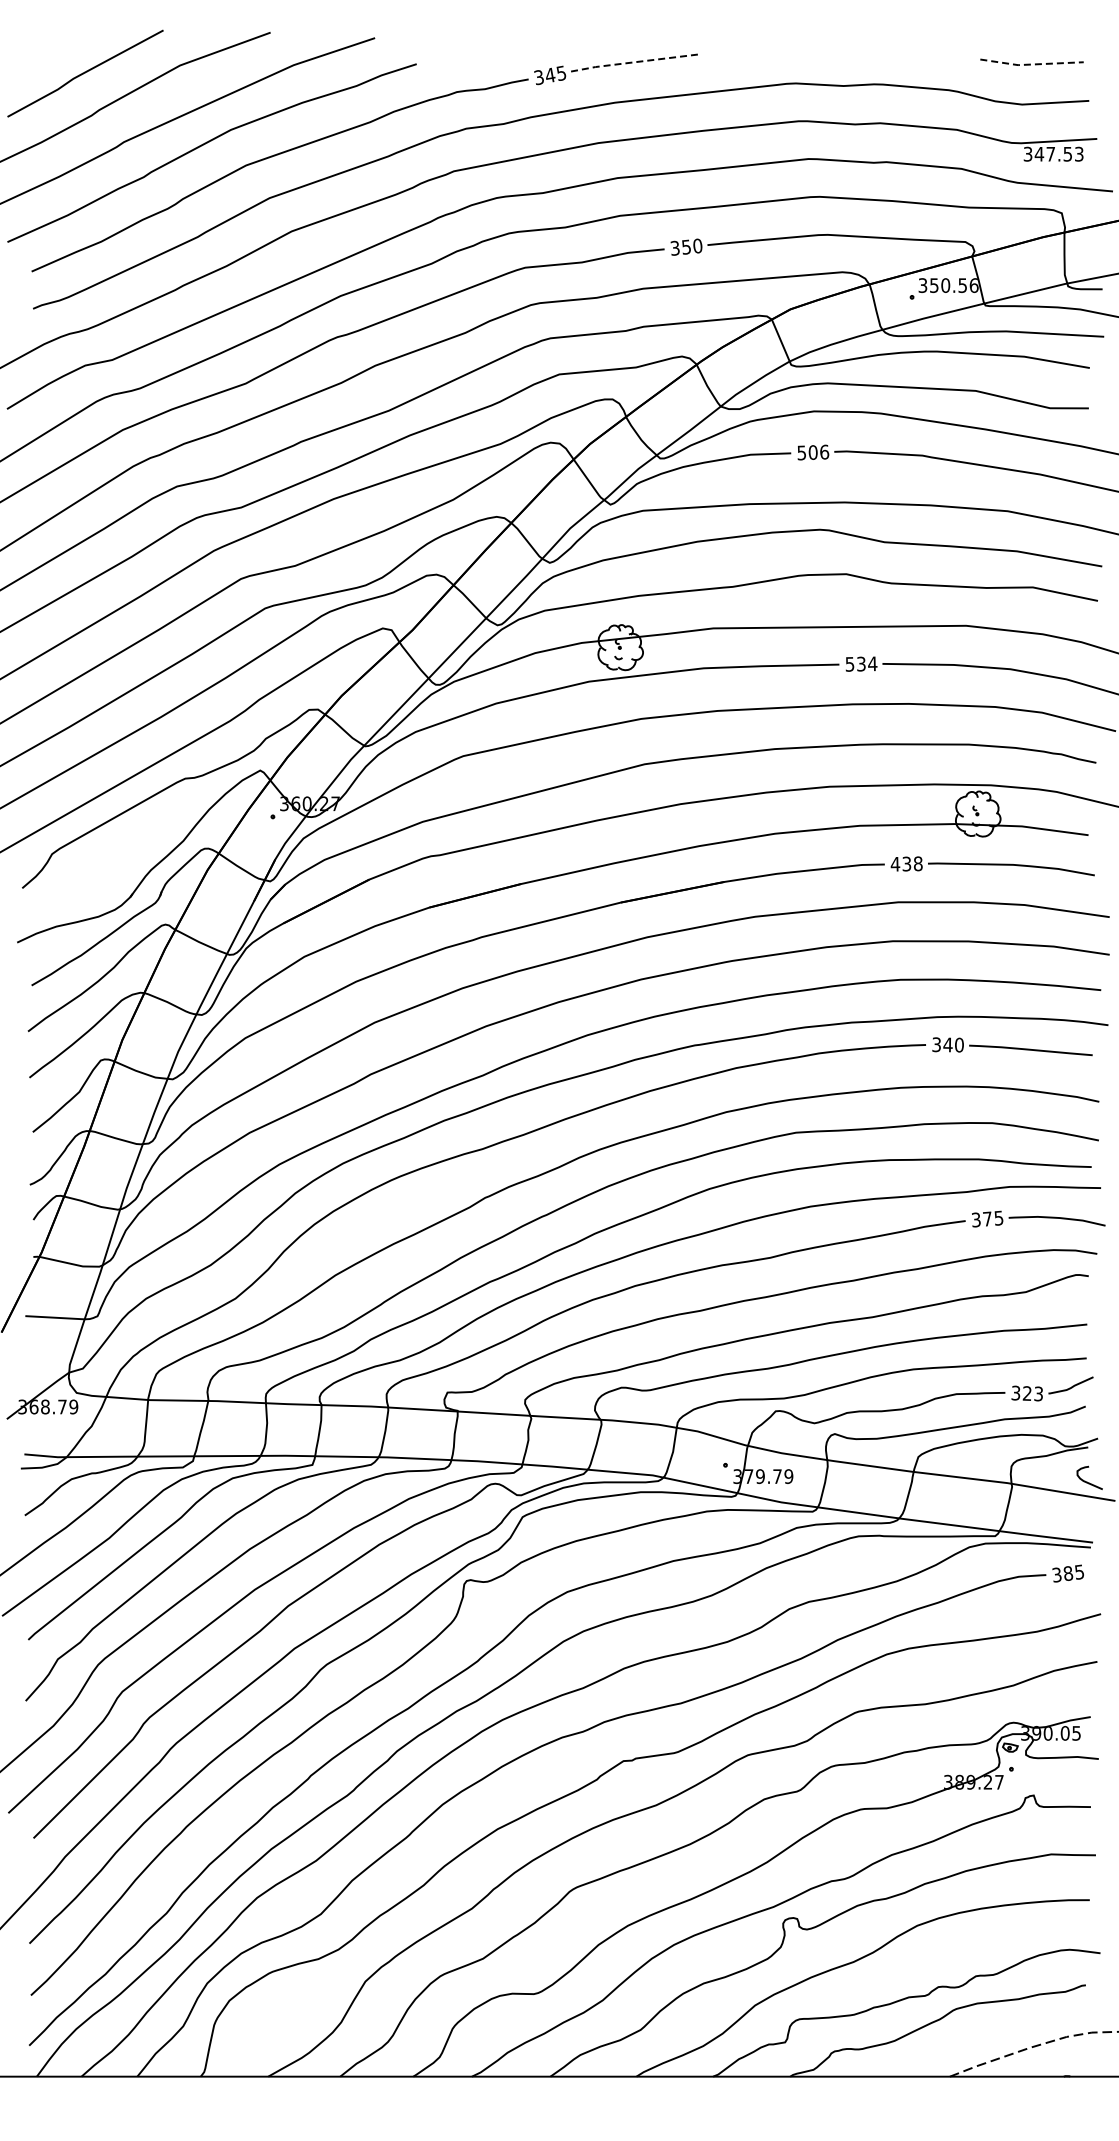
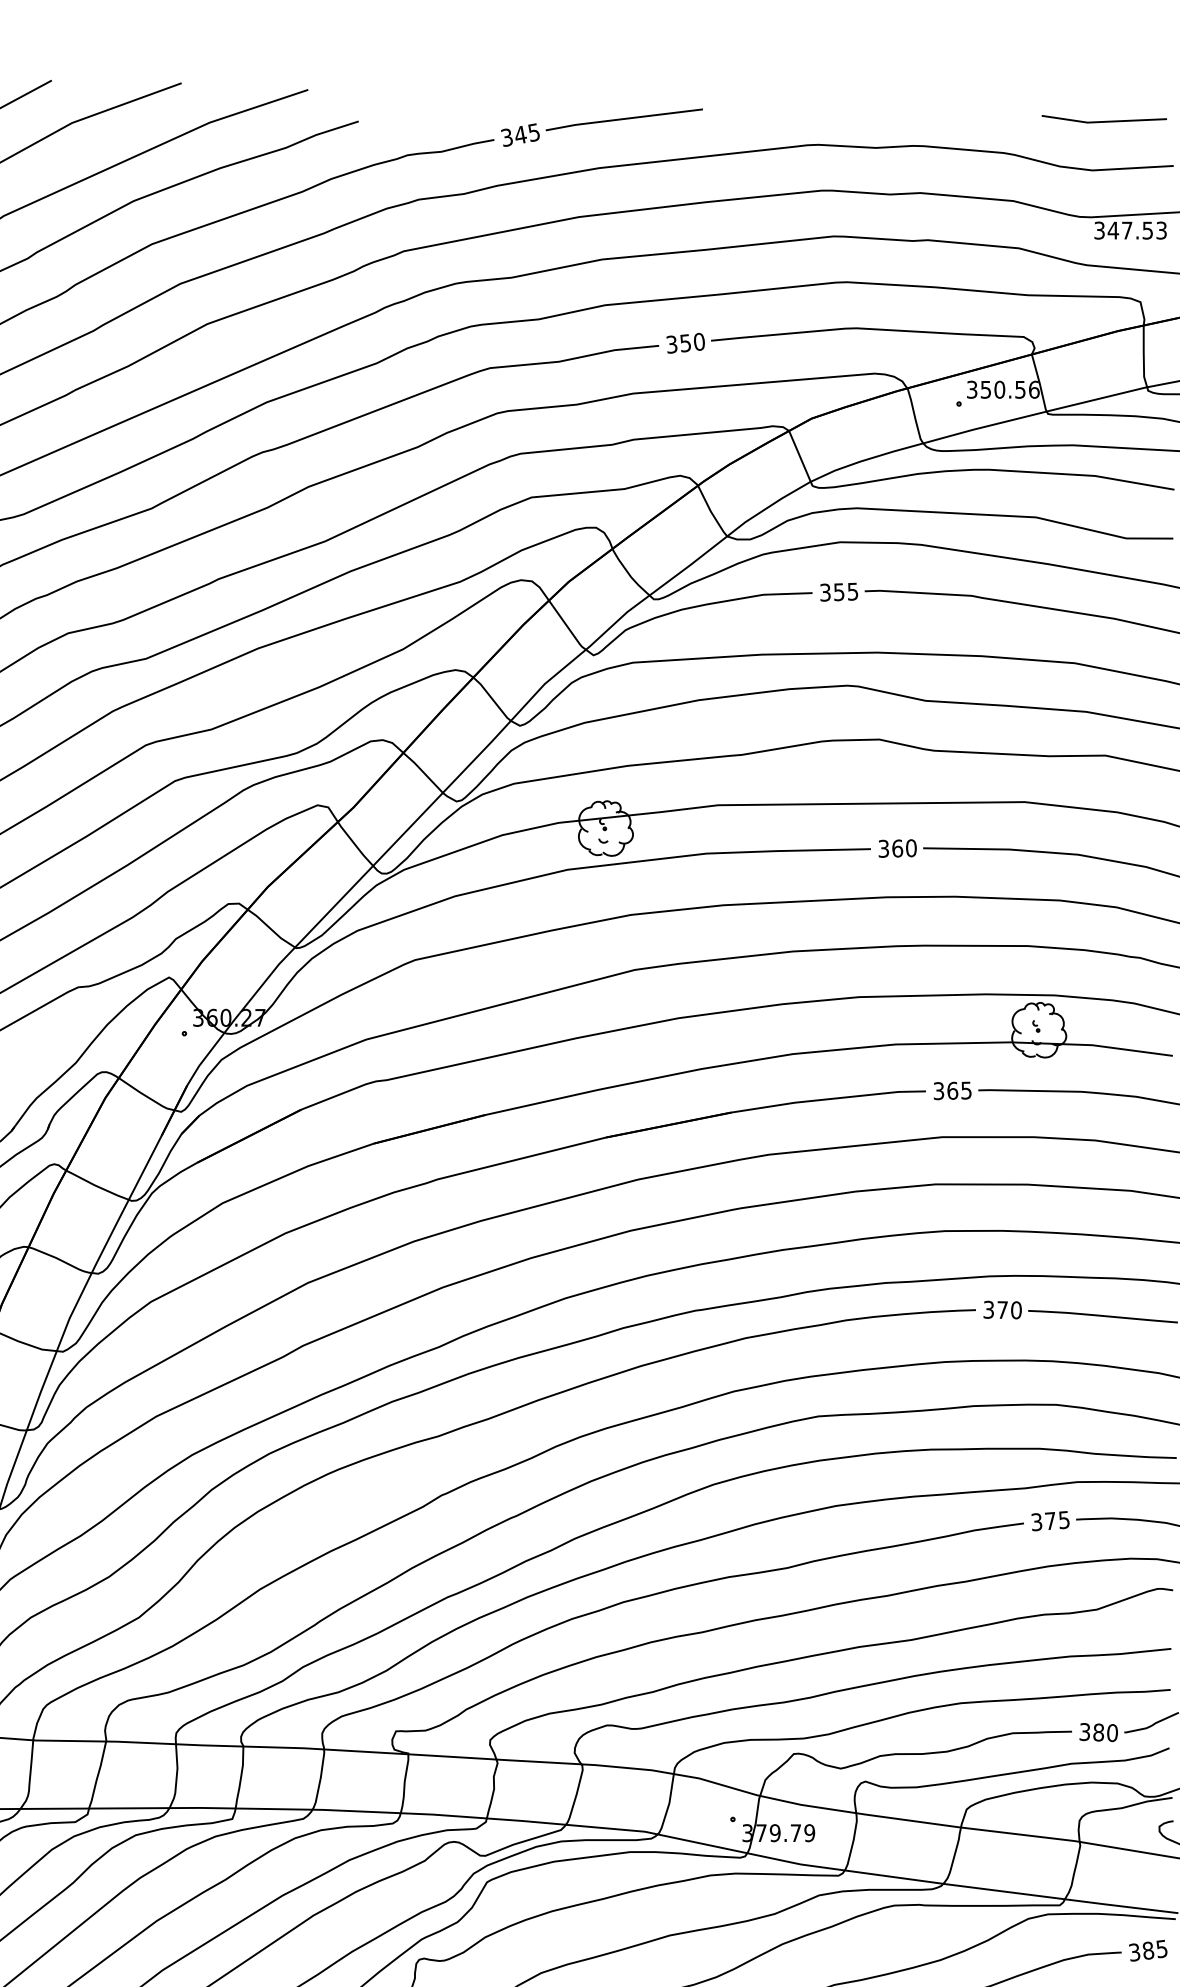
line: (635, 62) -> (623, 119), dashed -> solid
line: (1031, 64) -> (1103, 121), dashed -> solid
text: (813, 452) -> (839, 592), 506 -> 355
text: (861, 663) -> (897, 847), 534 -> 360
text: (906, 863) -> (952, 1090), 438 -> 365
text: (947, 1044) -> (1001, 1309), 340 -> 370
text: (1032, 1393) -> (1104, 1732), 323 -> 380

